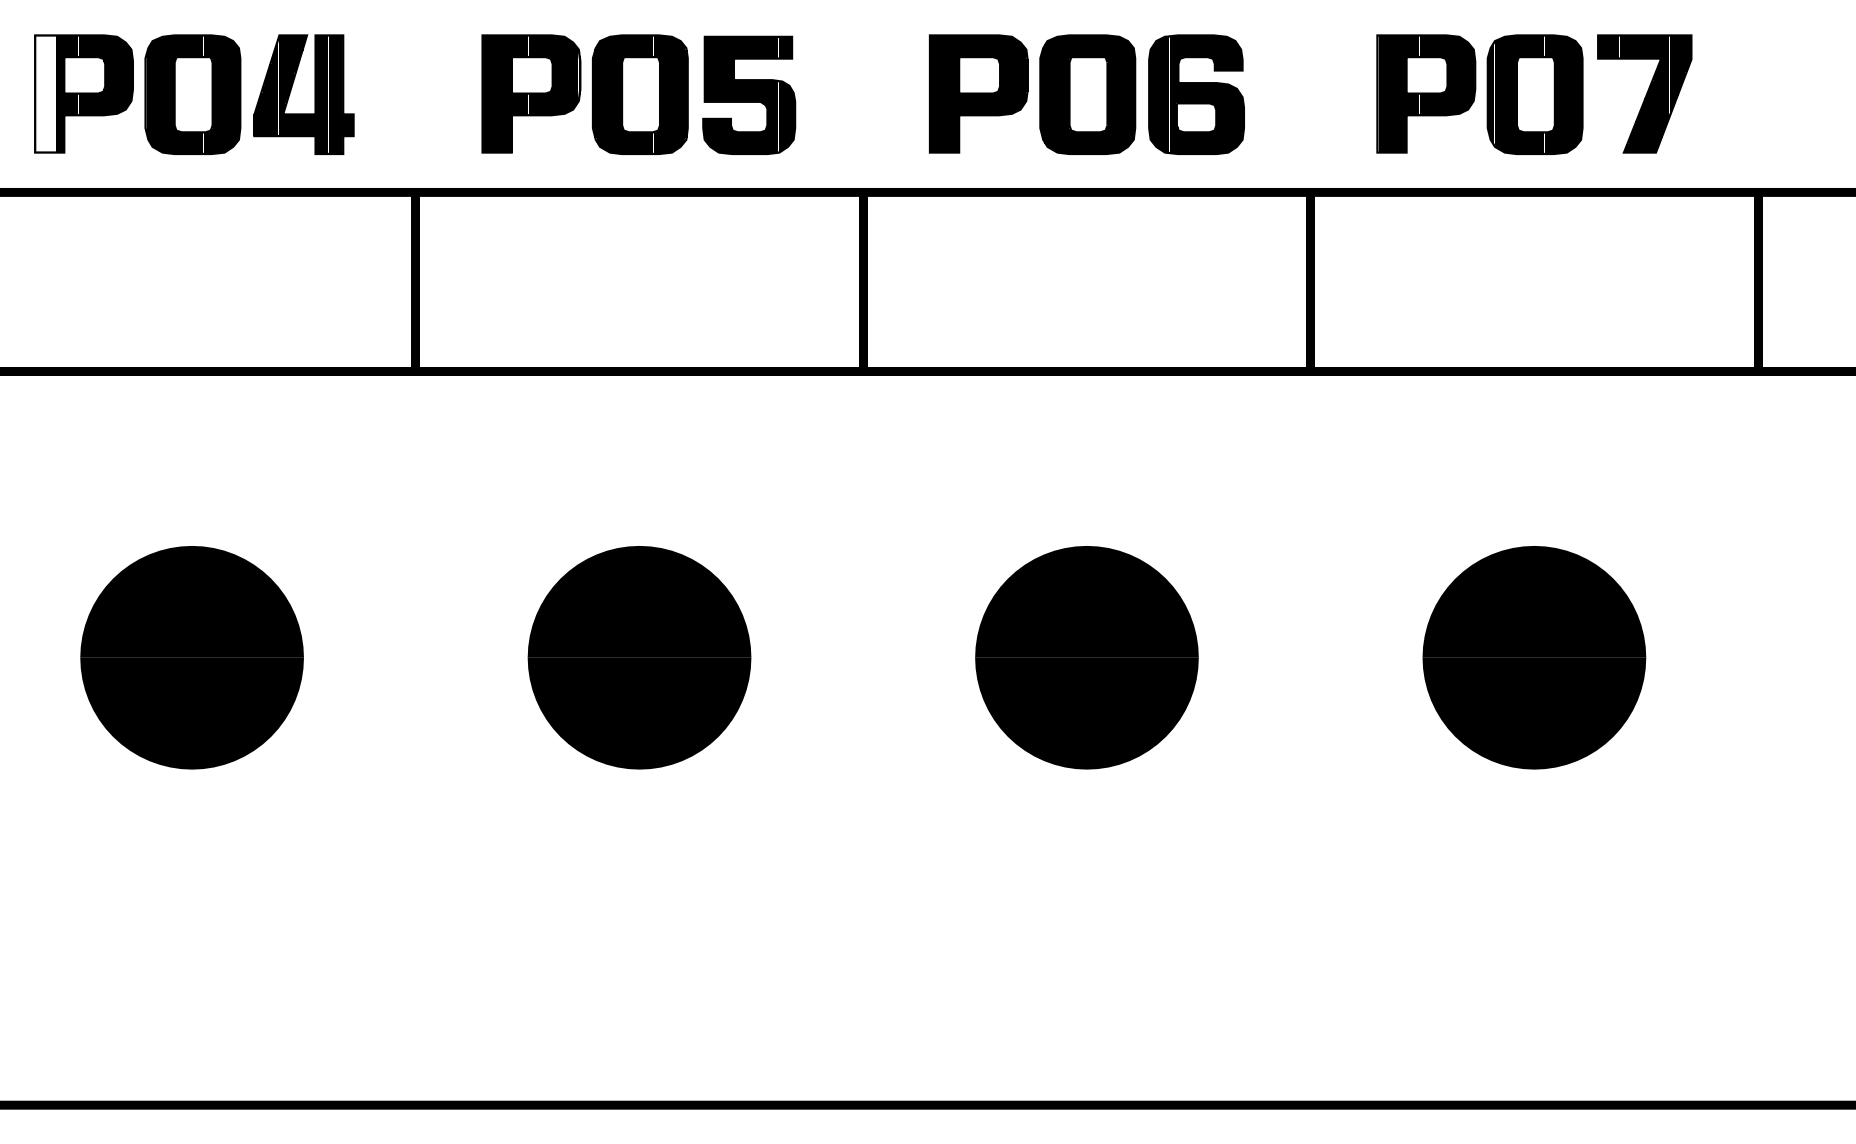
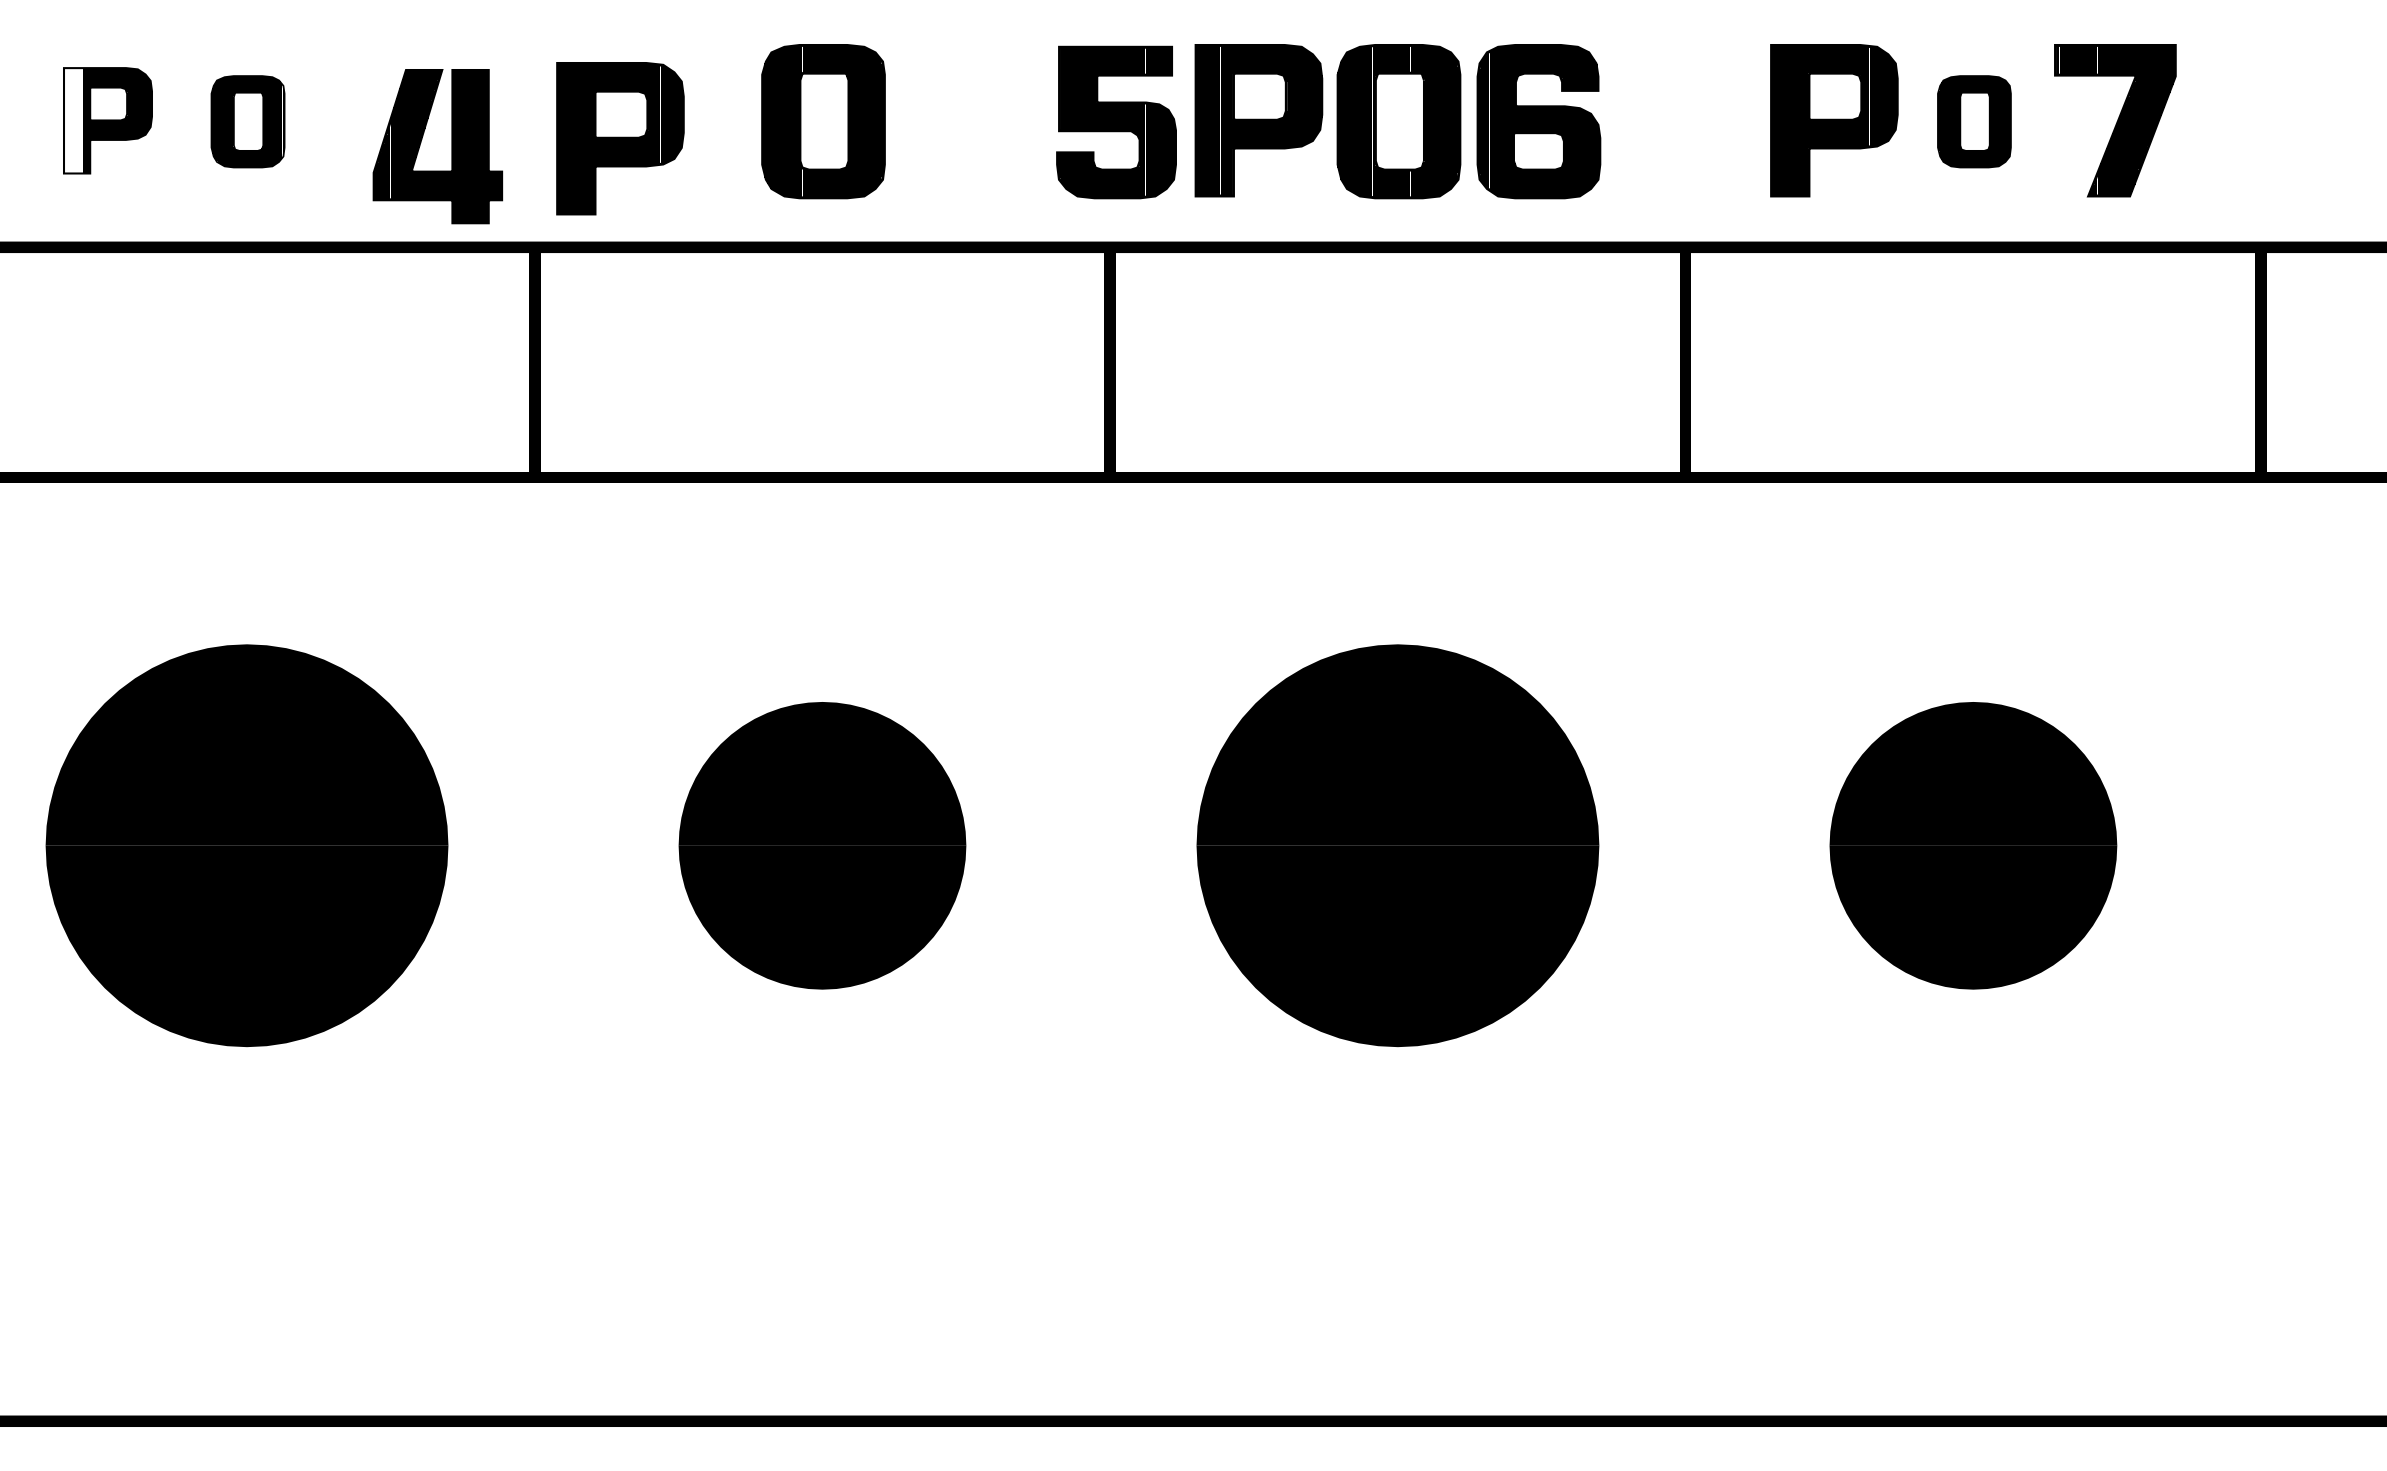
part: (83, 93) -> (107, 120), size x0.7
part: (531, 93) -> (620, 138), moved
part: (192, 94) -> (247, 121), size x0.6
part: (314, 94) -> (451, 146), moved
part: (1535, 94) -> (1974, 121), size x0.6
part: (749, 95) -> (1116, 122), moved
part: (191, 657) -> (246, 845), size x1.4
part: (1086, 657) -> (1397, 845), size x1.4

